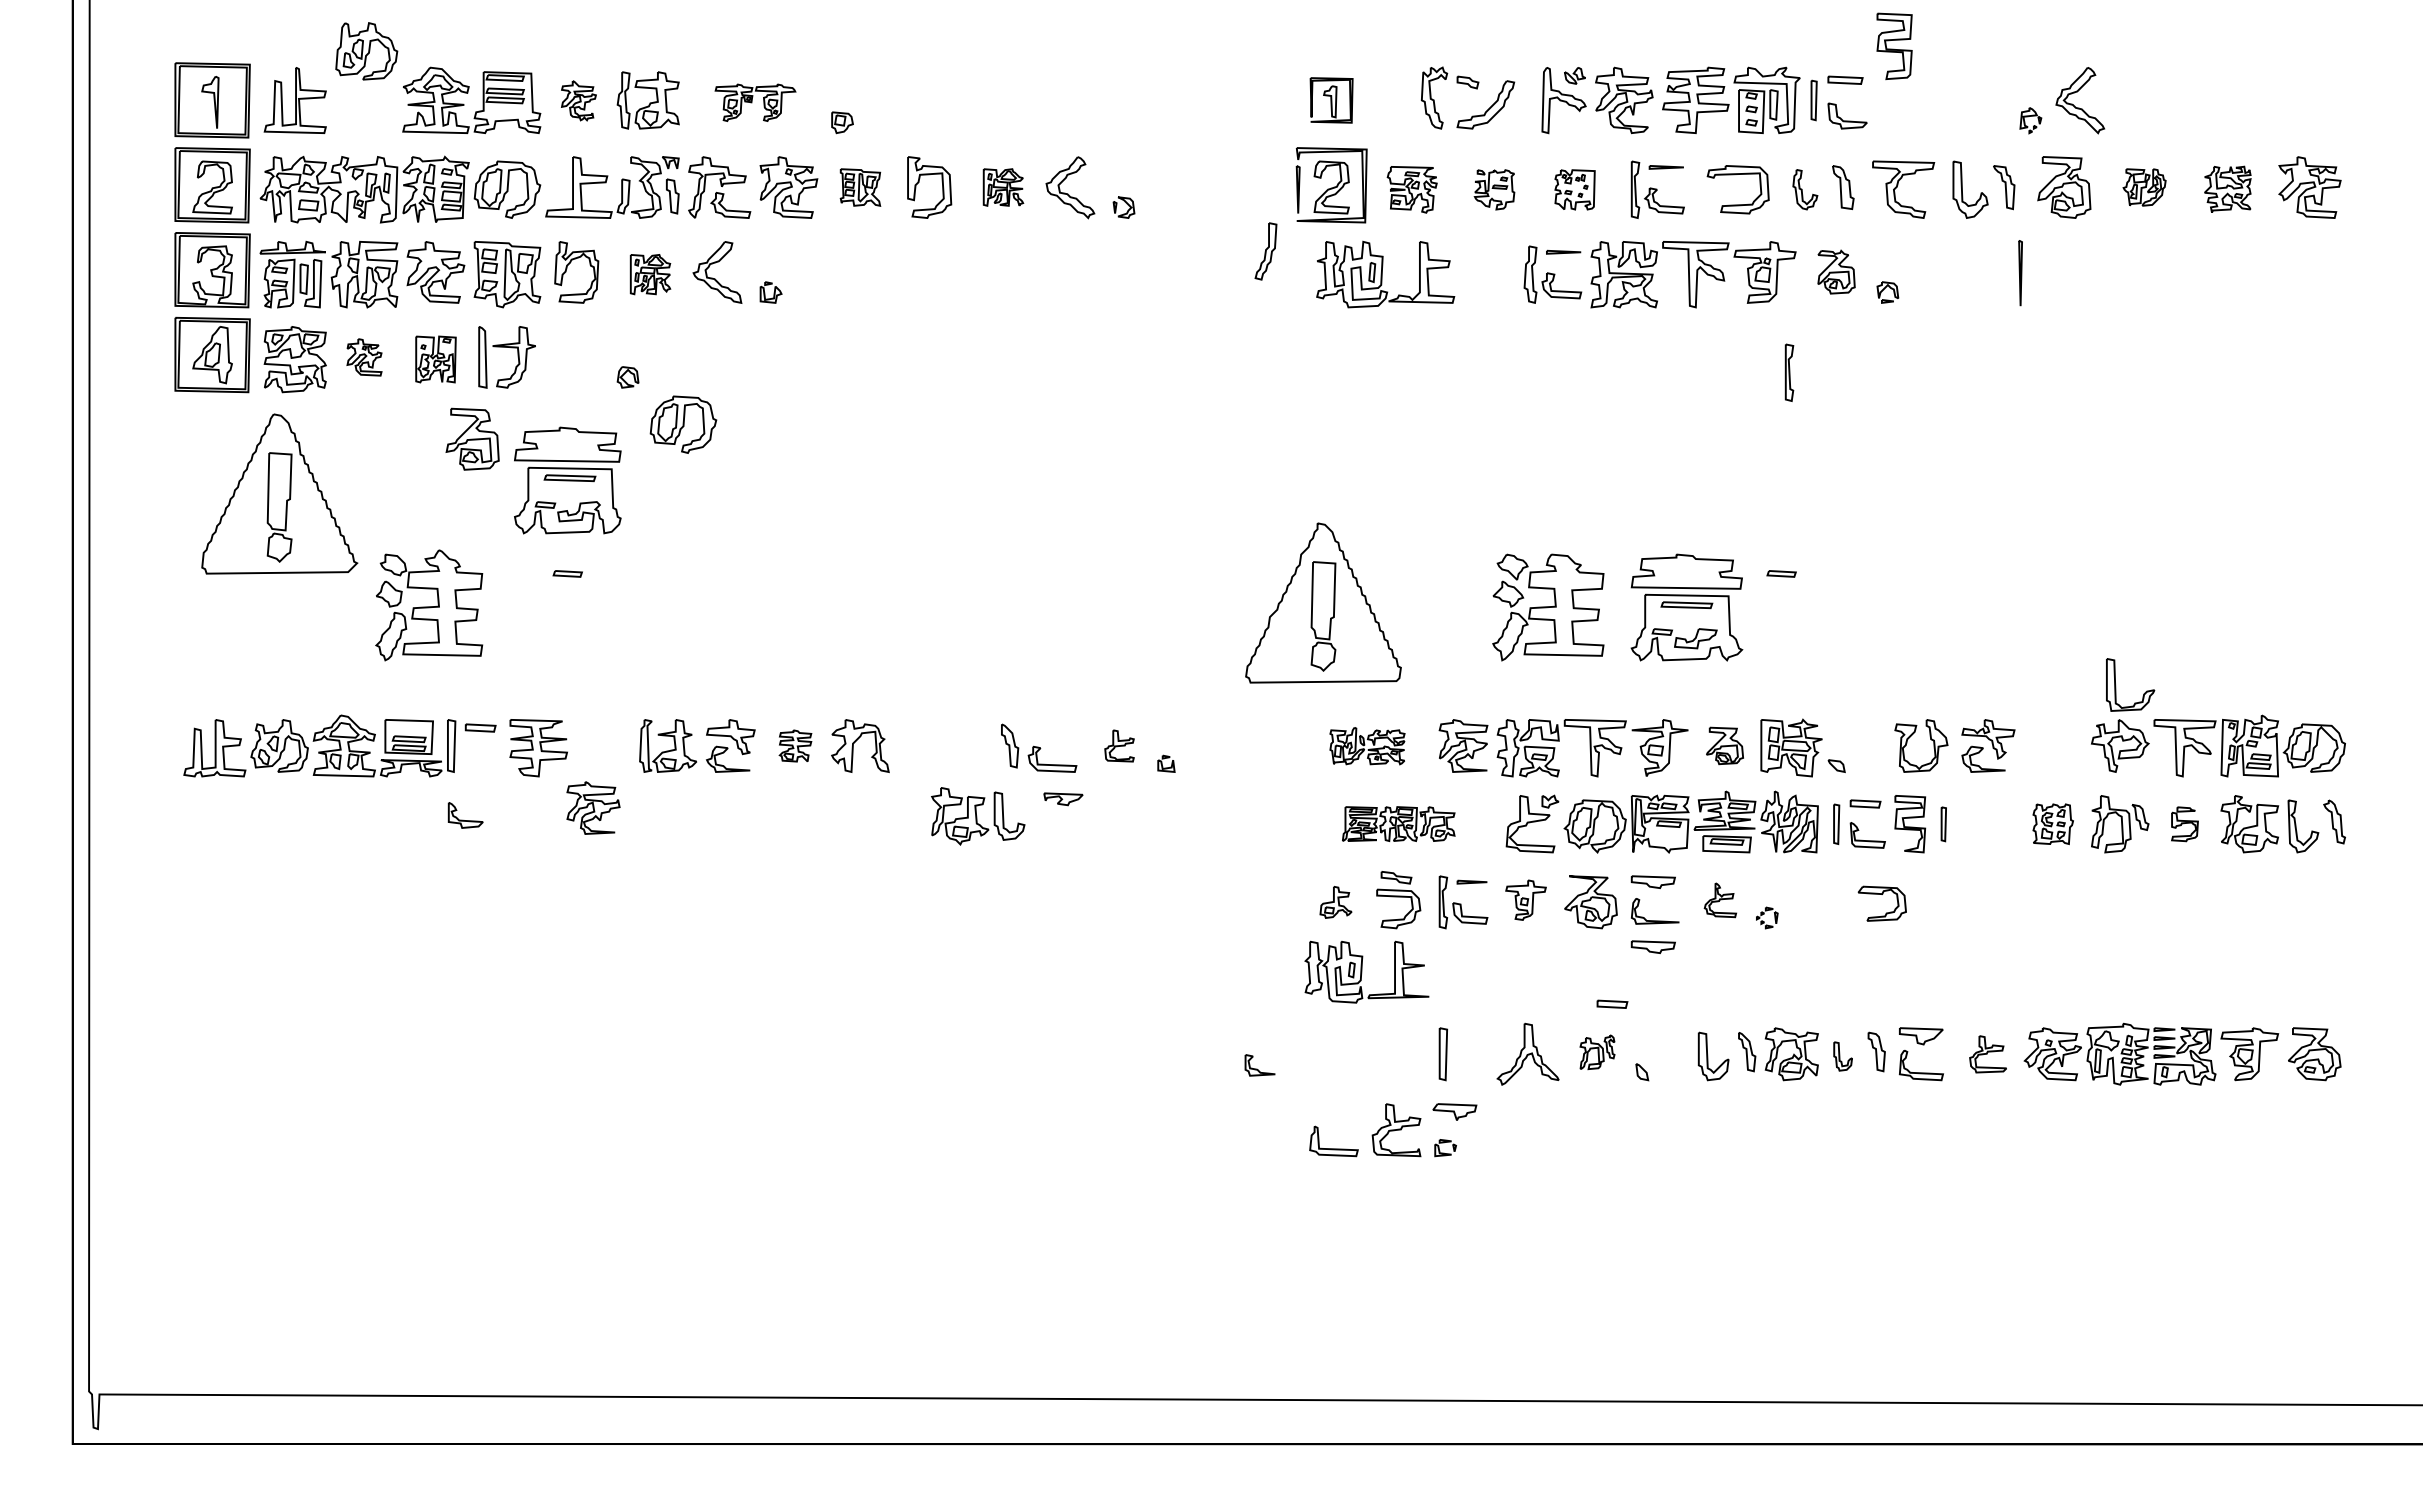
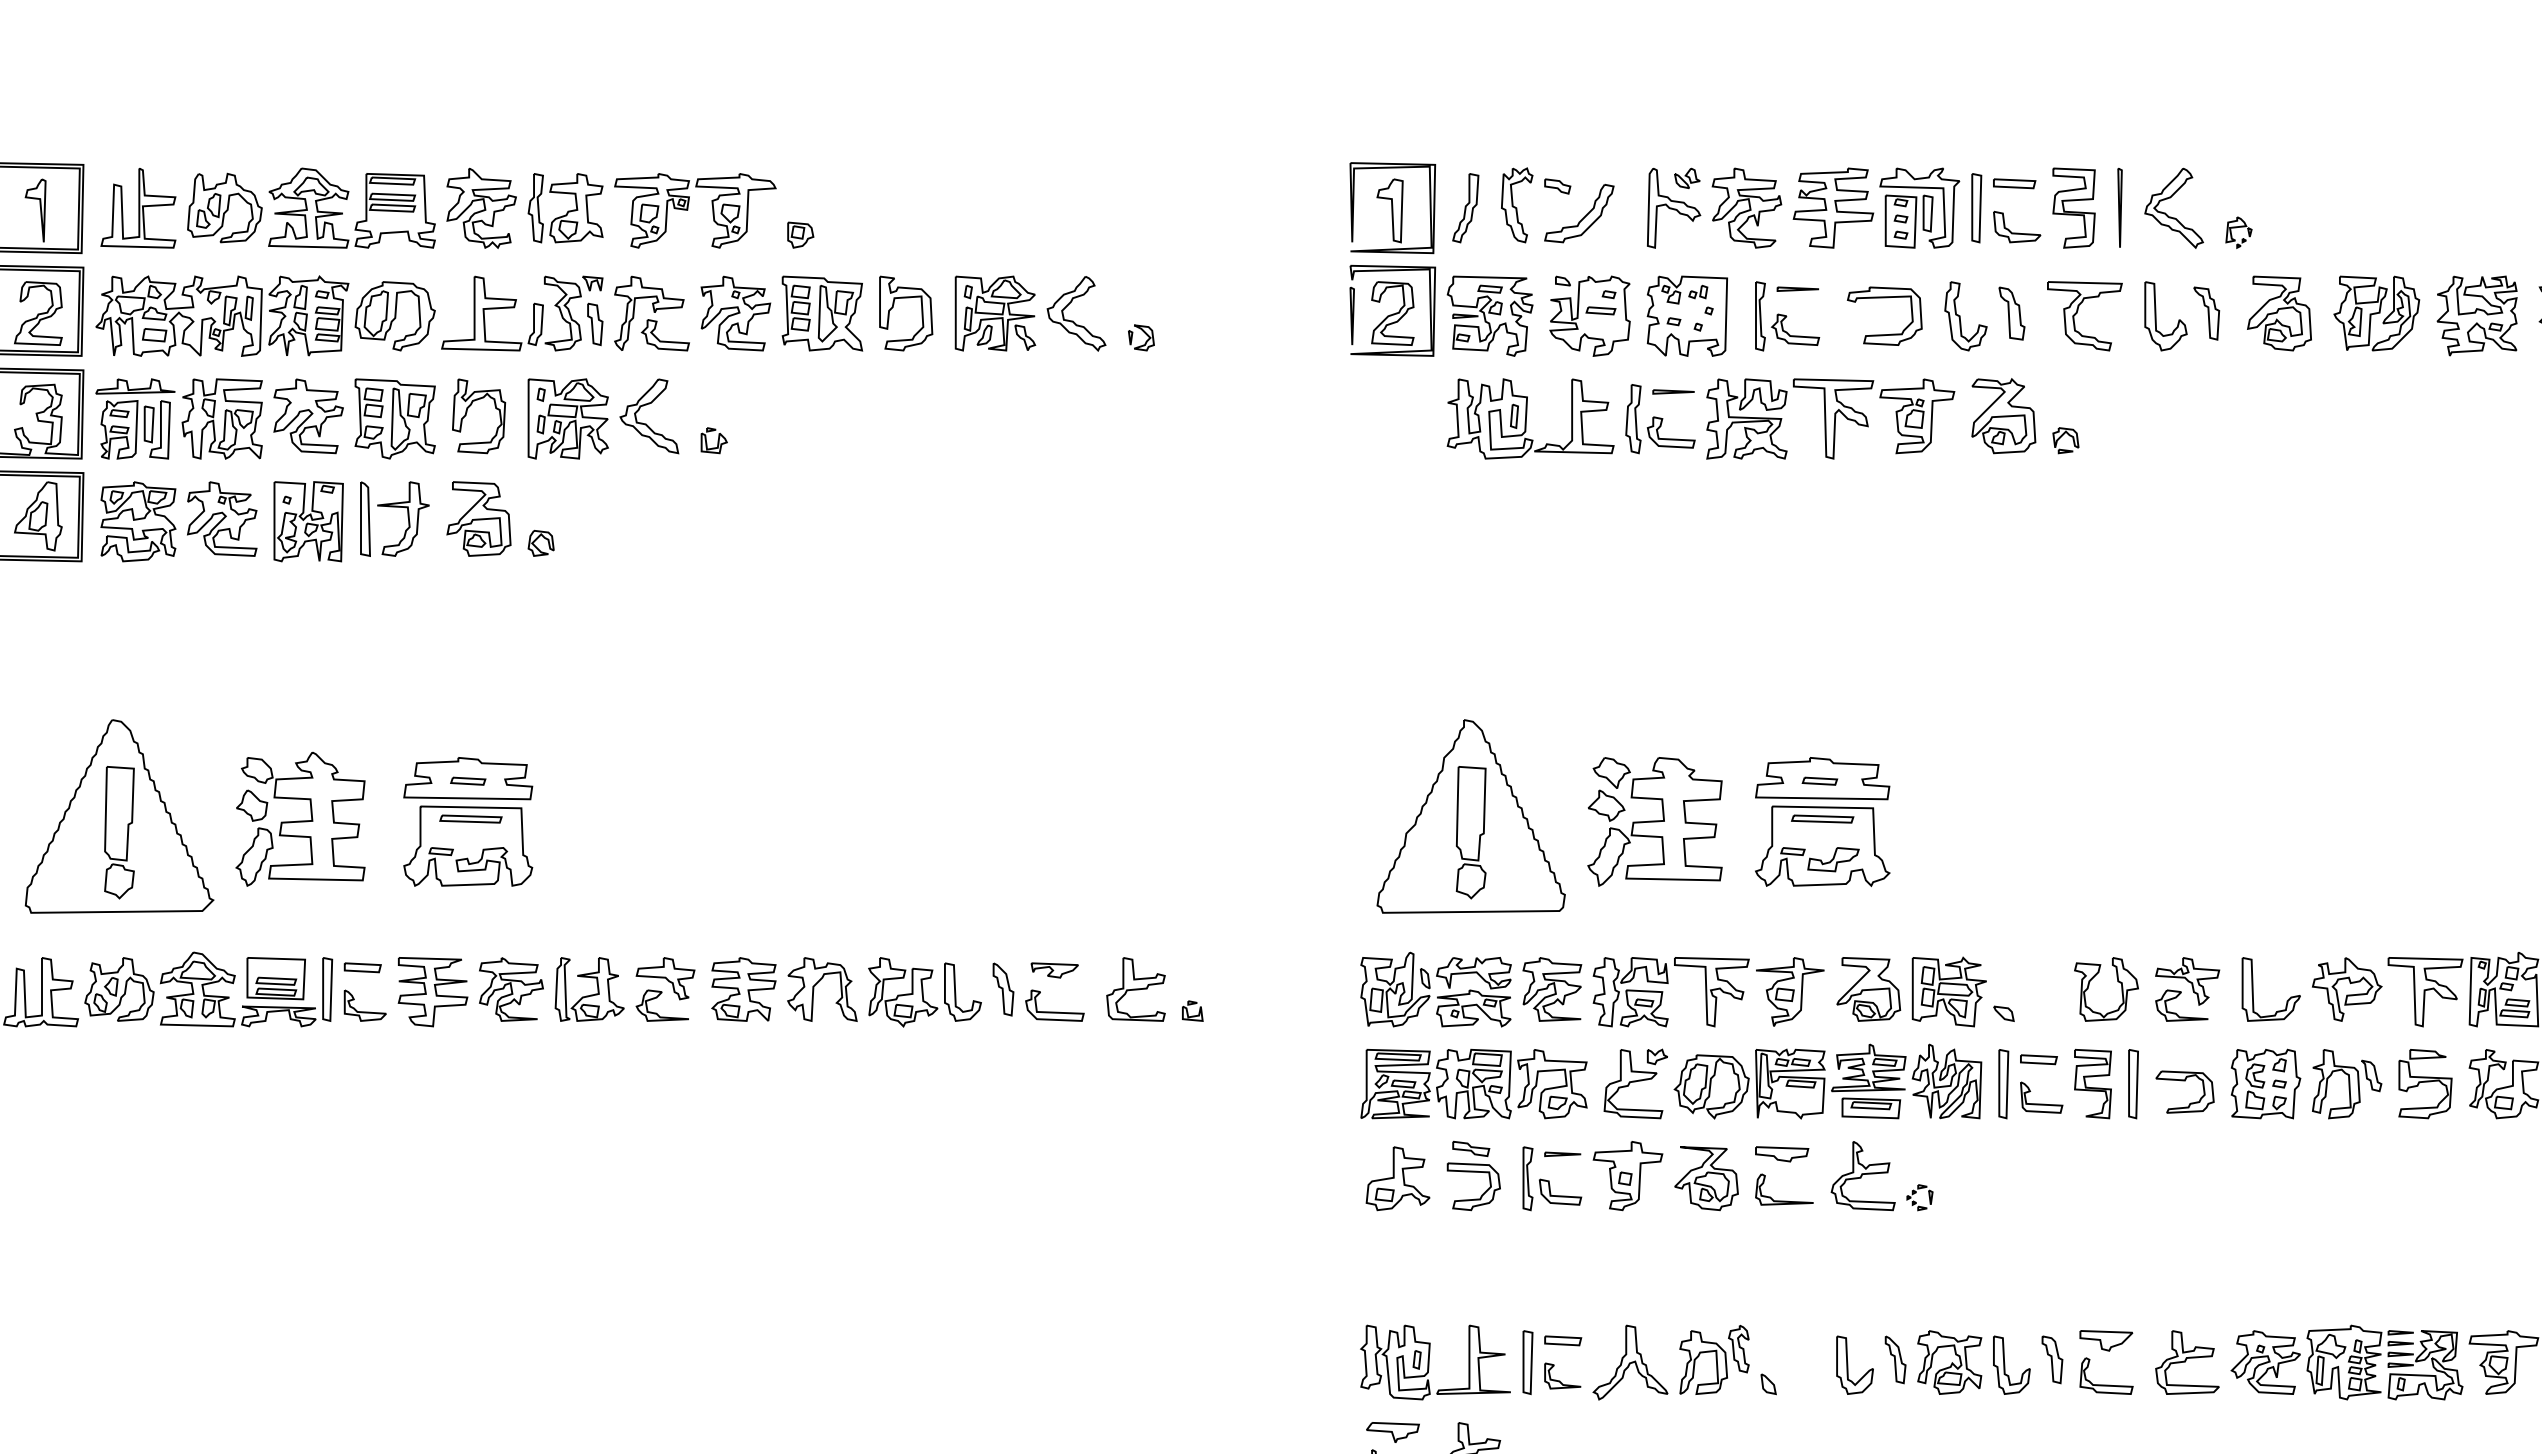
part: (1894, 46) -> (2073, 208), moved
part: (366, 51) -> (224, 208), moved
part: (578, 100) -> (481, 208), size x1.67
part: (1331, 100) -> (1392, 208), size x1.67
part: (1813, 100) -> (1975, 208), size x1.43
part: (755, 102) -> (695, 210), size x1.67
part: (2079, 107) -> (2173, 216), moved
part: (860, 187) -> (822, 313), size x1.67
part: (1003, 187) -> (995, 313), size x1.67
part: (2144, 187) -> (2376, 313), size x1.67
part: (1412, 189) -> (1490, 315), size x1.43
part: (1494, 189) -> (1589, 315), size x1.67
part: (1574, 189) -> (1686, 315), size x1.67
part: (1805, 189) -> (1966, 315), size x1.43
part: (2227, 189) -> (2476, 315), size x1.43
part: (1265, 251) -> (1465, 208), moved
part: (1836, 271) -> (2003, 415), size x1.43
line: (2020, 273) -> (2119, 208), moved
part: (650, 274) -> (568, 418), size x1.67
part: (1385, 274) -> (1530, 418), moved
part: (364, 357) -> (222, 519), size x1.67
part: (435, 359) -> (308, 521), size x1.43
part: (1789, 372) -> (1946, 537), removed
part: (683, 424) -> (608, 600), removed
part: (472, 438) -> (478, 518), moved
part: (567, 480) -> (467, 821), moved
part: (279, 493) -> (119, 815), moved
part: (1781, 573) -> (1819, 780), moved
part: (1323, 602) -> (1471, 815), moved
part: (2116, 685) -> (2254, 990), moved
part: (795, 745) -> (743, 988), size x1.67
part: (1119, 745) -> (1135, 988), size x1.67
part: (1367, 745) -> (1436, 988), size x1.67
part: (1724, 745) -> (1868, 988), size x1.43
part: (1063, 799) -> (1054, 970), moved
part: (593, 807) -> (511, 988), moved
part: (465, 815) -> (364, 1005), moved
part: (978, 816) -> (925, 992), moved
part: (1398, 823) -> (1473, 1083), size x1.67
part: (1836, 824) -> (2003, 1084), size x1.43
part: (1943, 824) -> (2133, 1084), size x1.67
part: (2053, 824) -> (2266, 1084), size x1.43
part: (2184, 824) -> (2424, 1084), size x1.67
part: (1881, 894) -> (2184, 1080), moved
part: (1525, 900) -> (1627, 1176), size x1.43
part: (1720, 900) -> (1863, 1176), size x1.67
part: (1335, 902) -> (1397, 1178), size x1.67
part: (1652, 946) -> (1781, 1232), removed
part: (1366, 971) -> (1434, 1361), moved
part: (1612, 1003) -> (1563, 1339), moved
part: (1597, 1052) -> (1714, 1360), size x1.67
part: (1987, 1054) -> (2186, 1362), size x1.43
part: (1842, 1056) -> (2011, 1365), size x1.67
part: (1259, 1065) -> (1561, 1376), moved
part: (1454, 1111) -> (1392, 1431), moved

